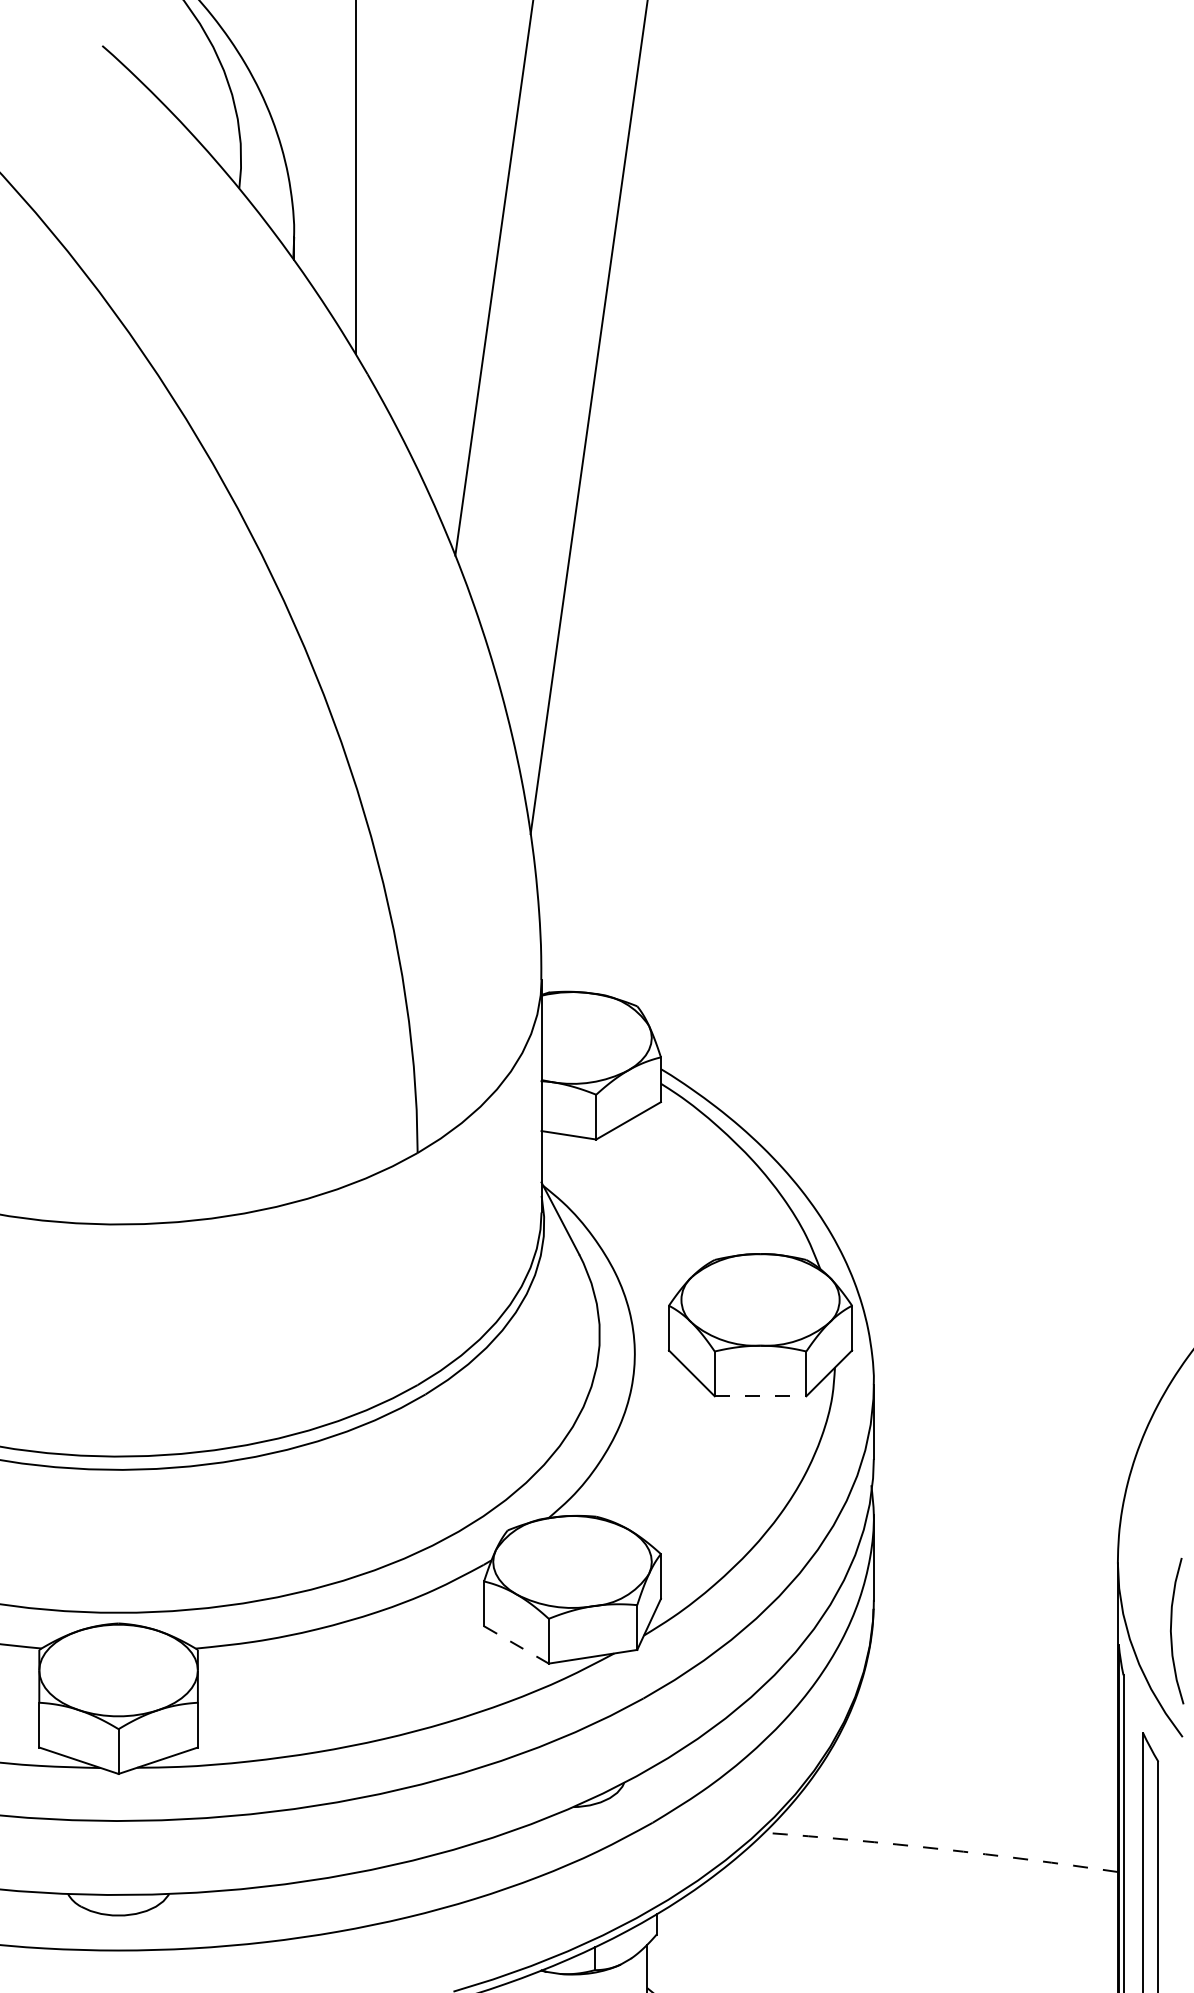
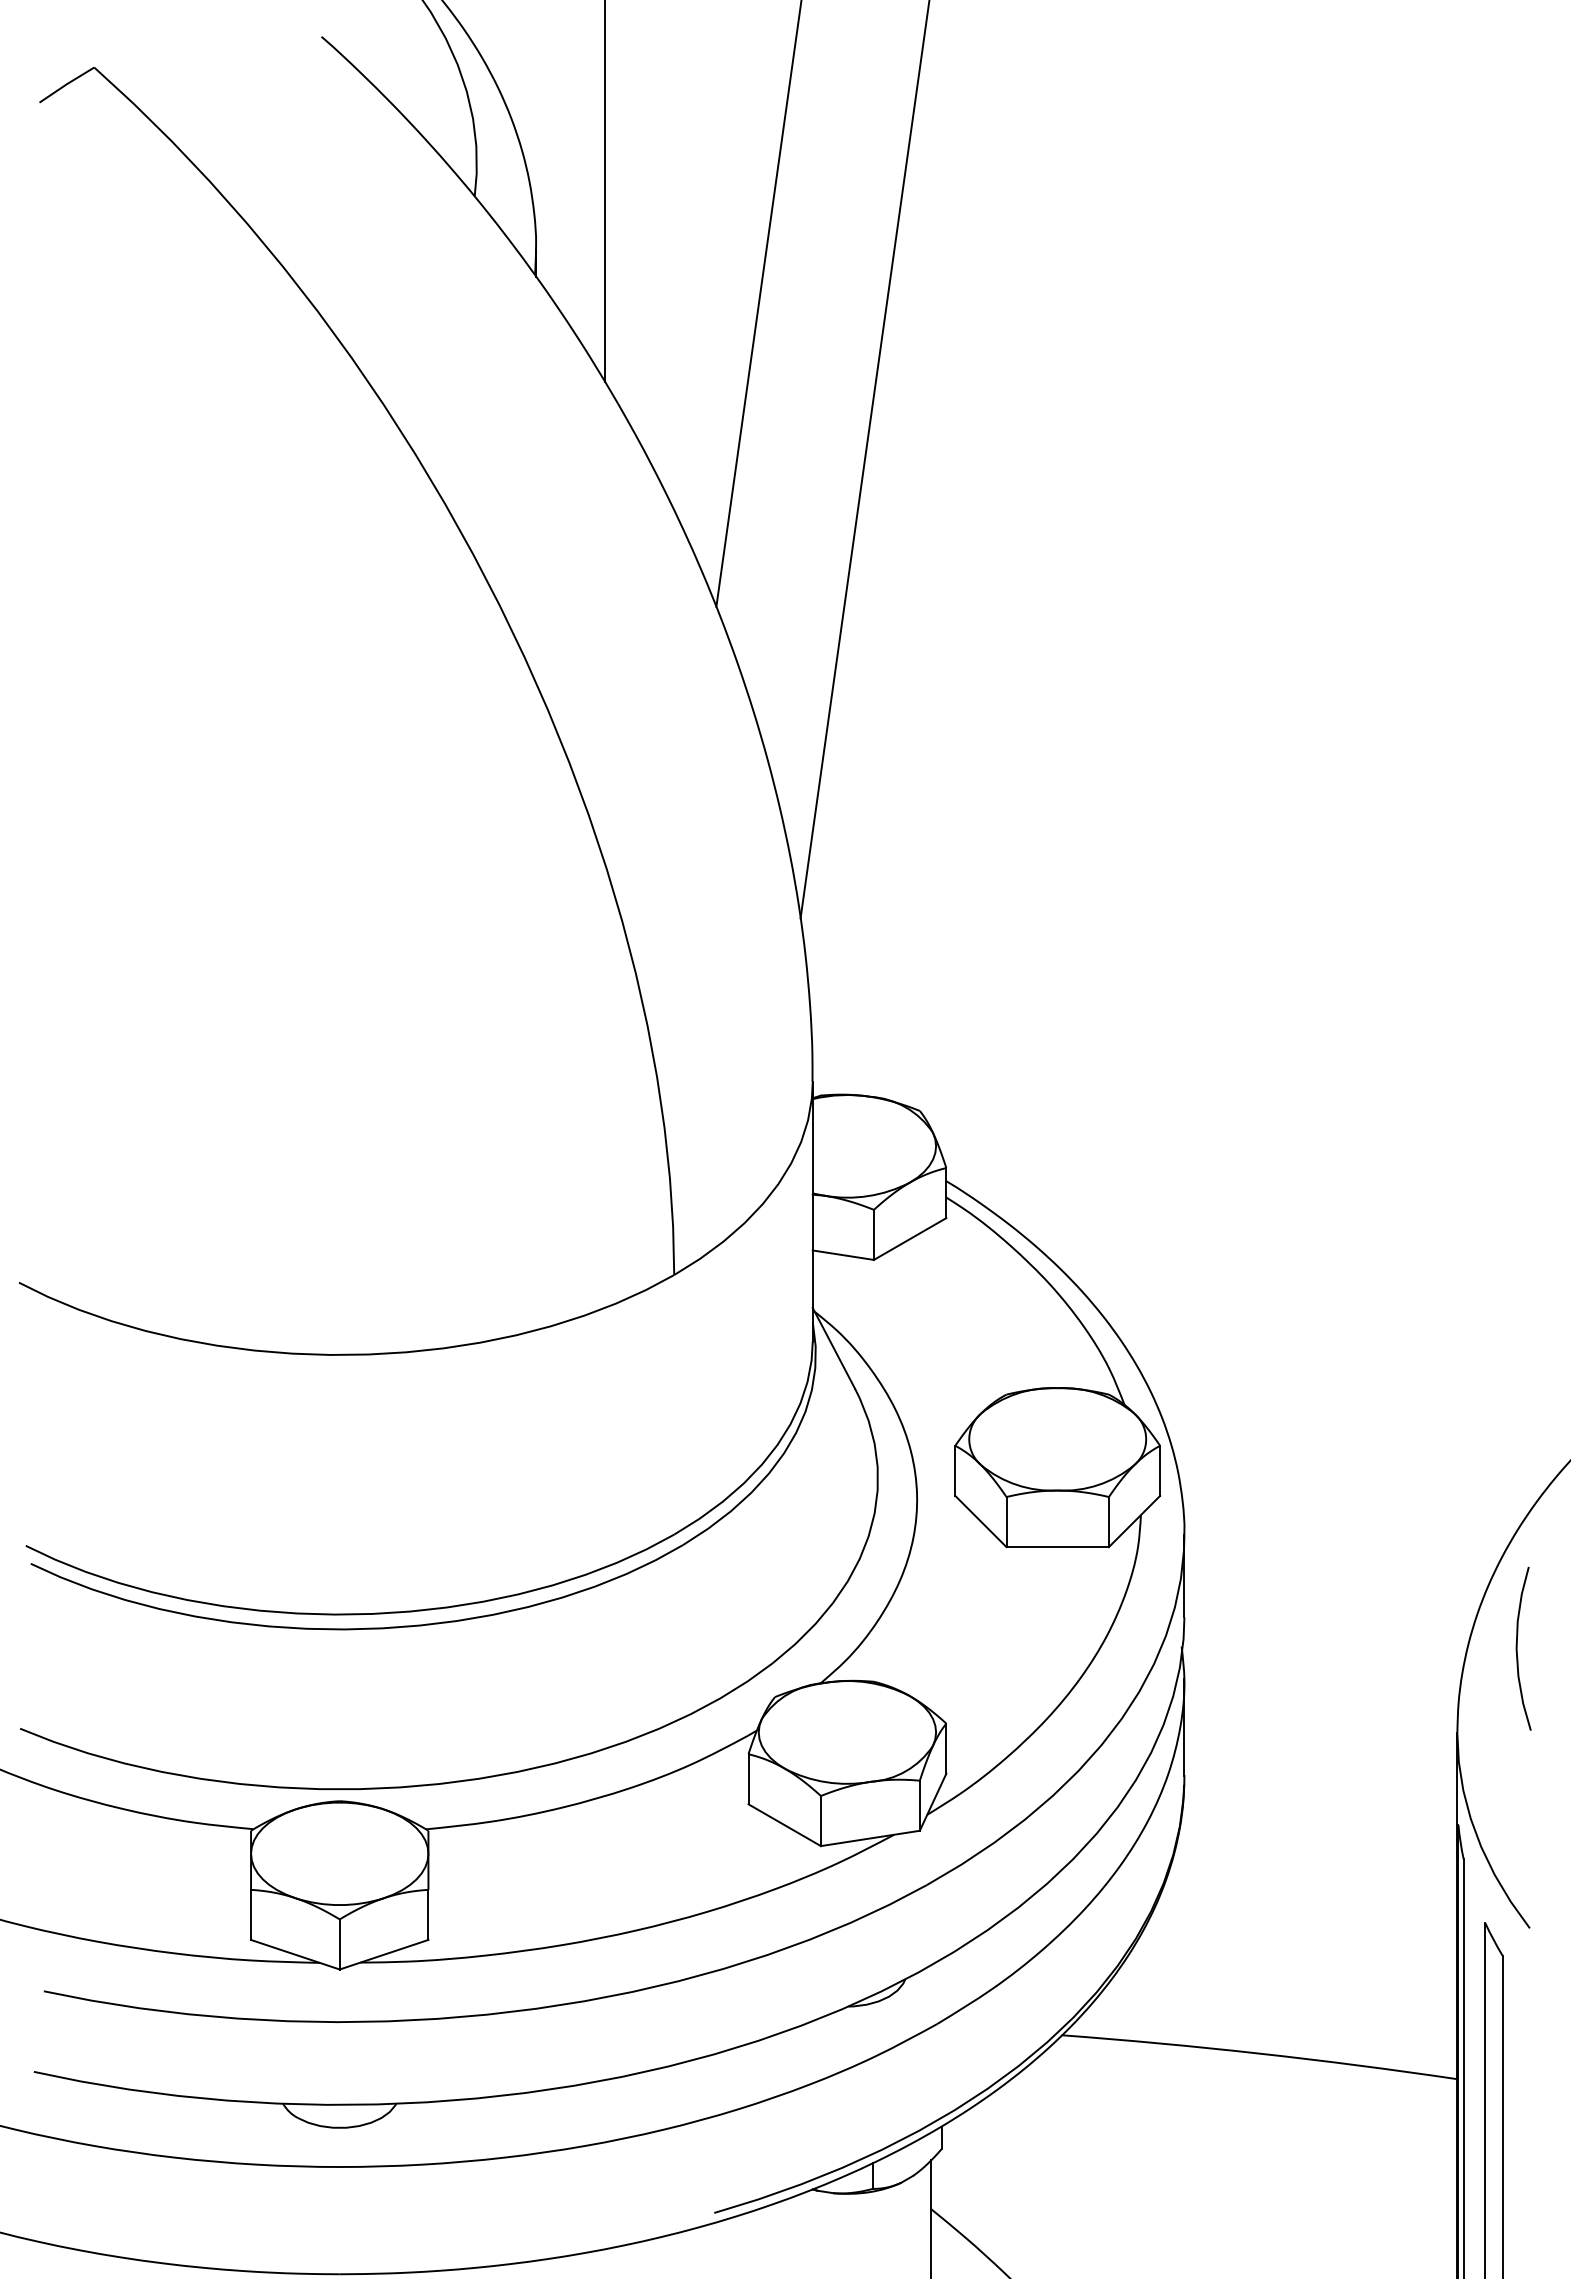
line: (761, 1396) -> (1058, 1547), dashed -> solid
curve: (1171, 1630) -> (1517, 1648), moved
line: (516, 1645) -> (784, 1825), dashed -> solid
arc: (940, 1849) -> (1259, 2053), dashed -> solid

